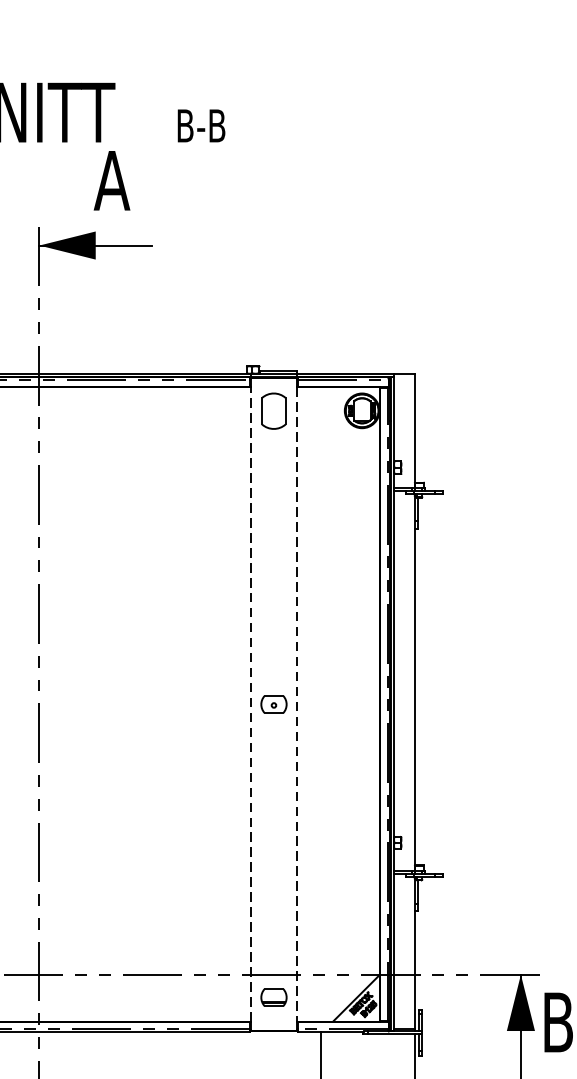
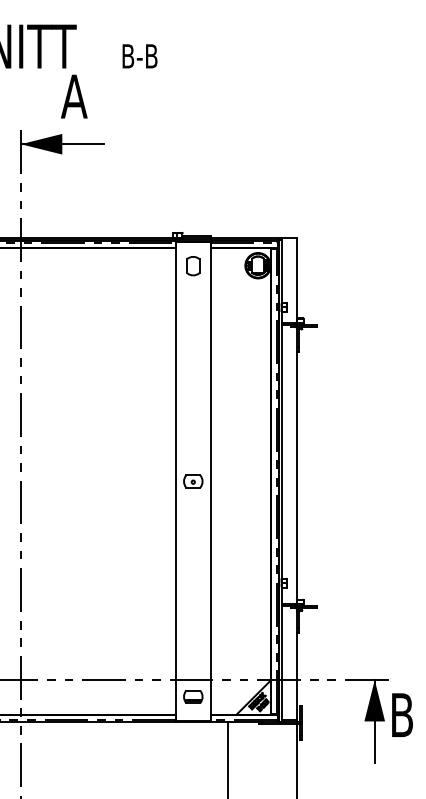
part: (274, 411) -> (193, 266), size x0.71
line: (251, 704) -> (176, 481), dashed -> solid
line: (297, 705) -> (210, 482), dashed -> solid

